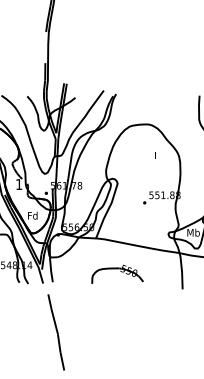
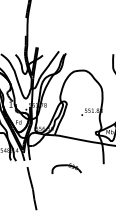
part: (116, 274) -> (66, 168), moved

